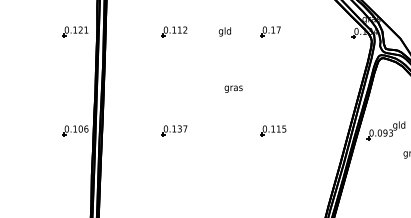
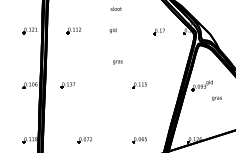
part: (173, 31) -> (73, 30), moved
part: (269, 31) -> (158, 31), moved
part: (173, 130) -> (67, 85), moved

